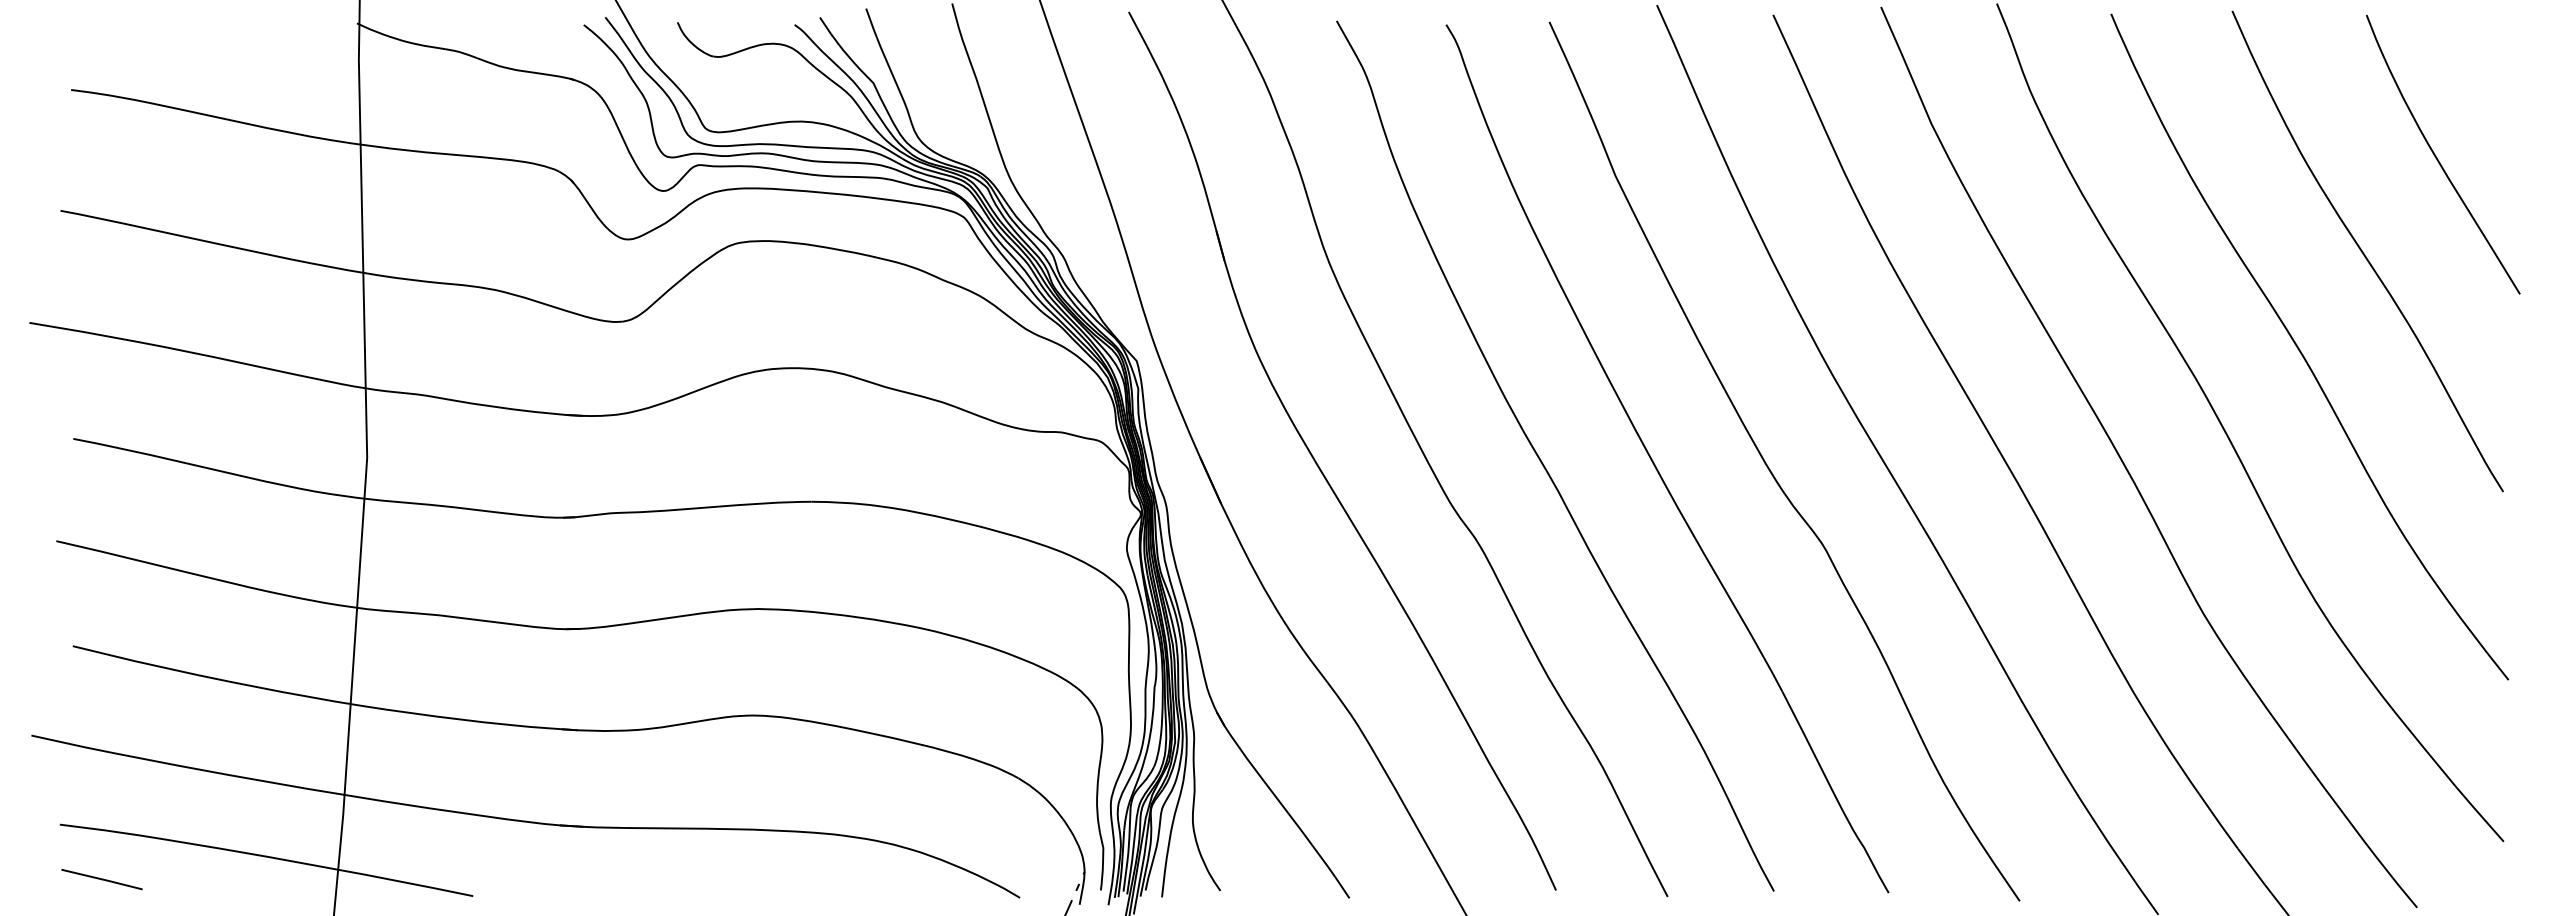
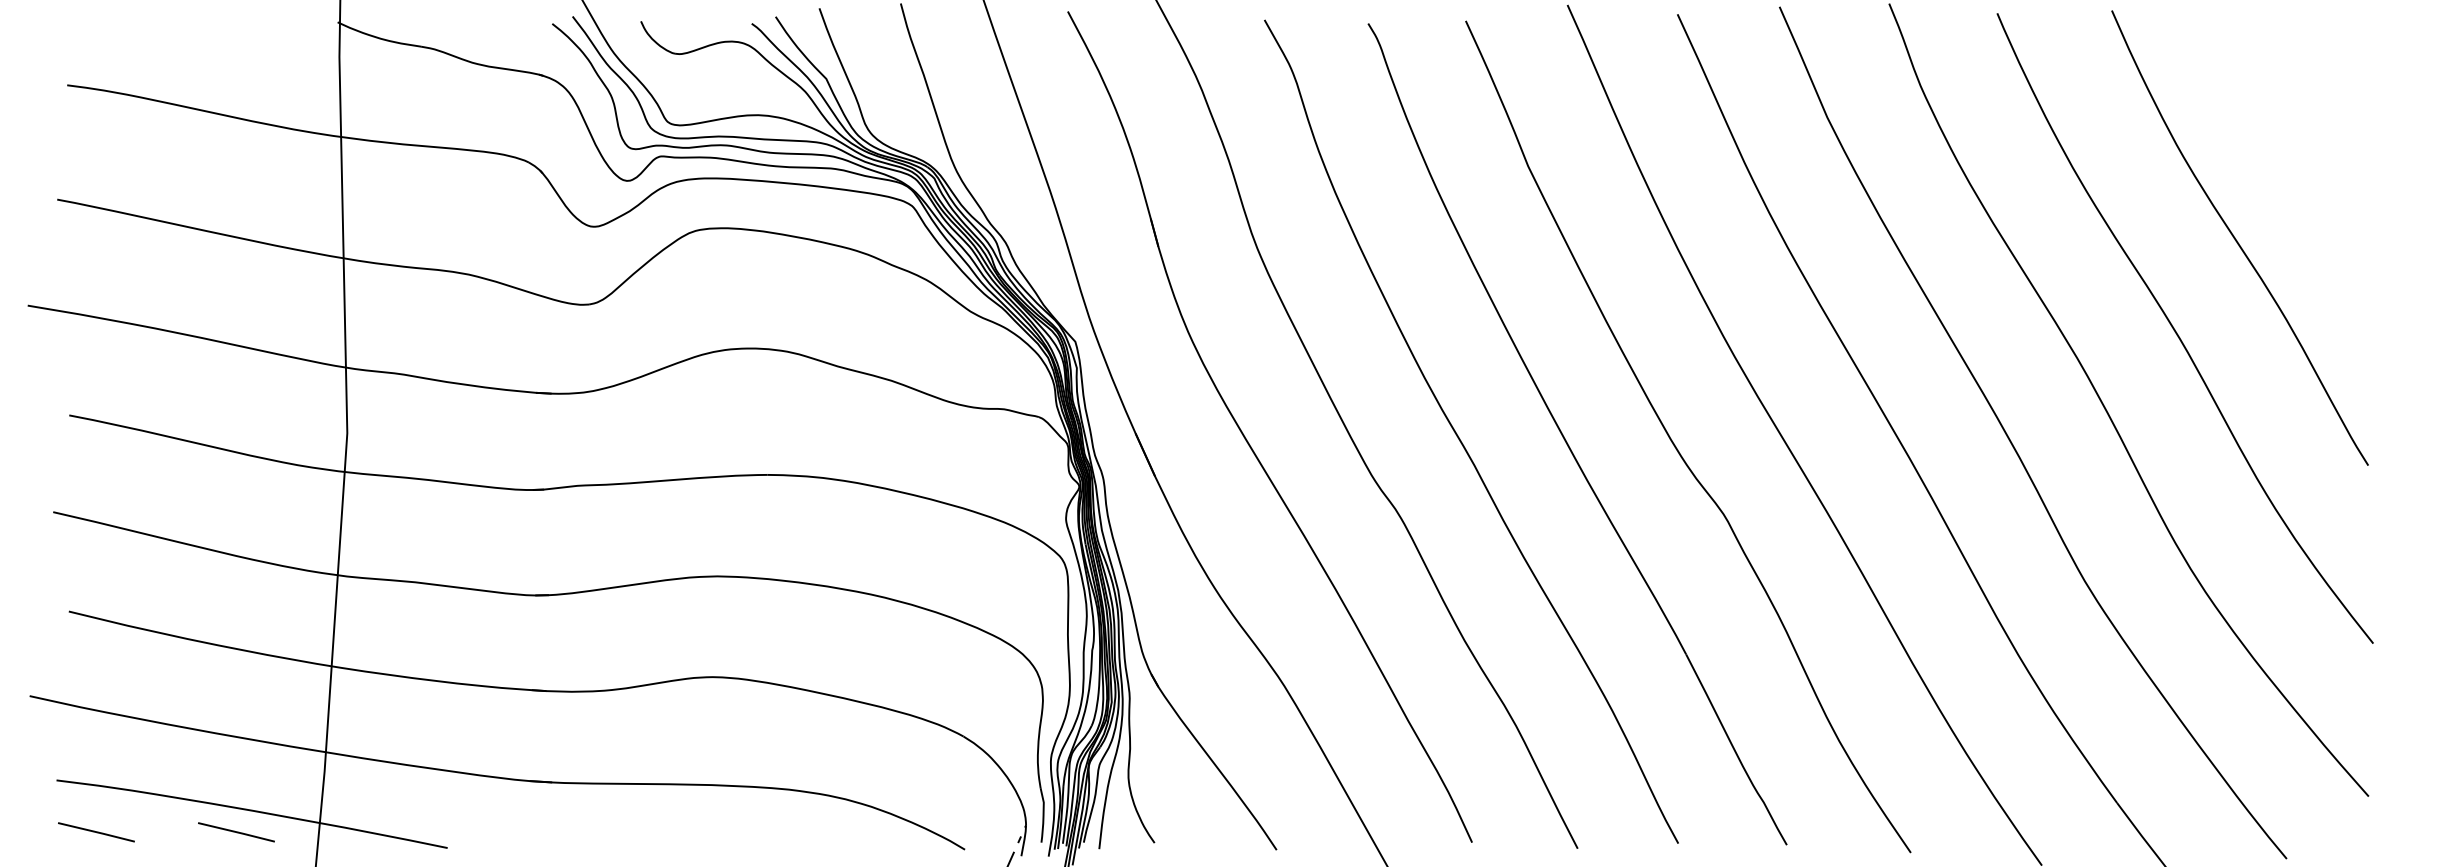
curve: (2437, 157) -> (2306, 149), removed
line: (249, 879) -> (235, 832), added

